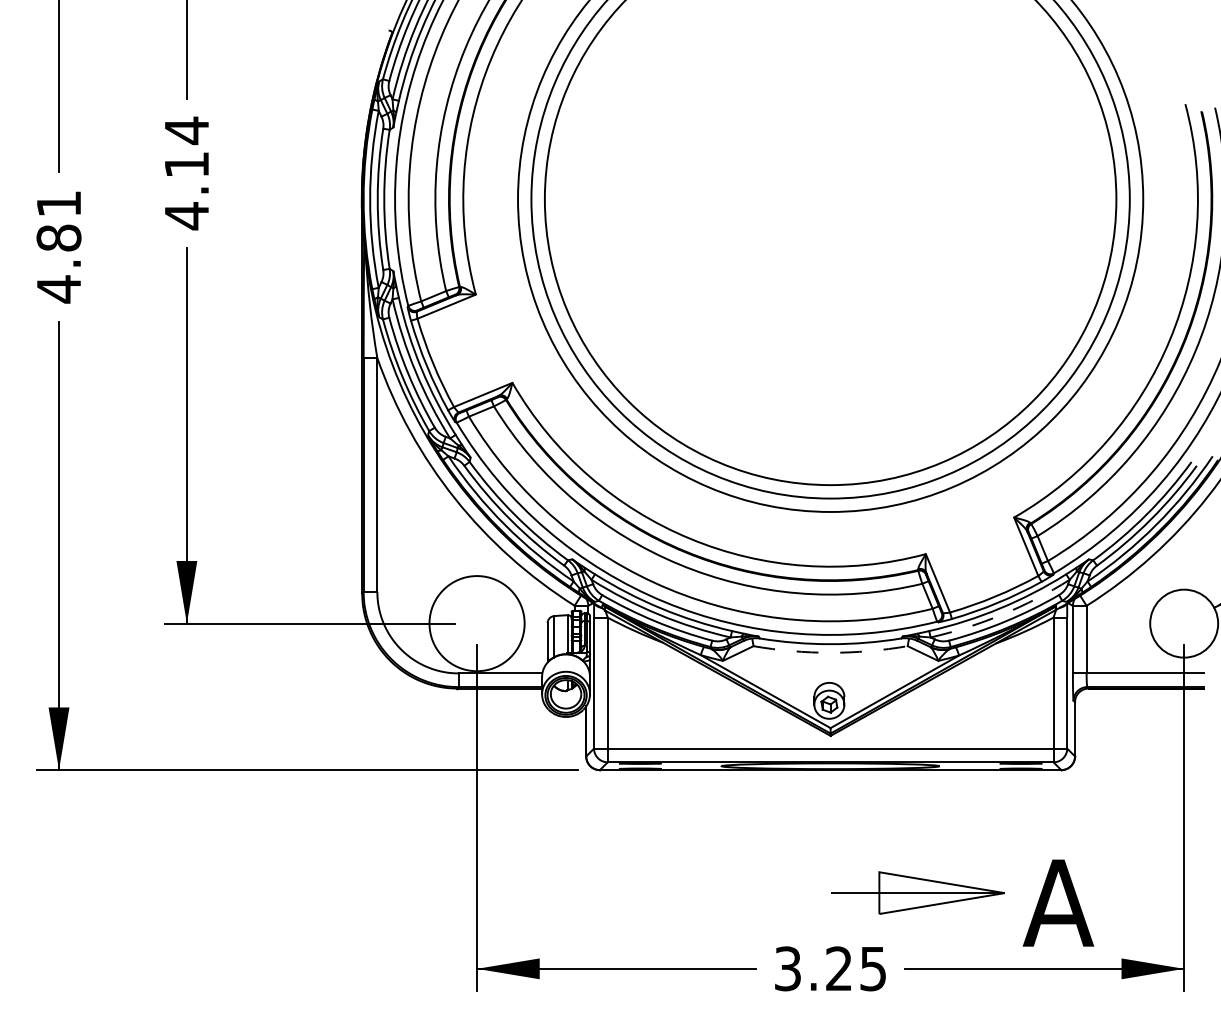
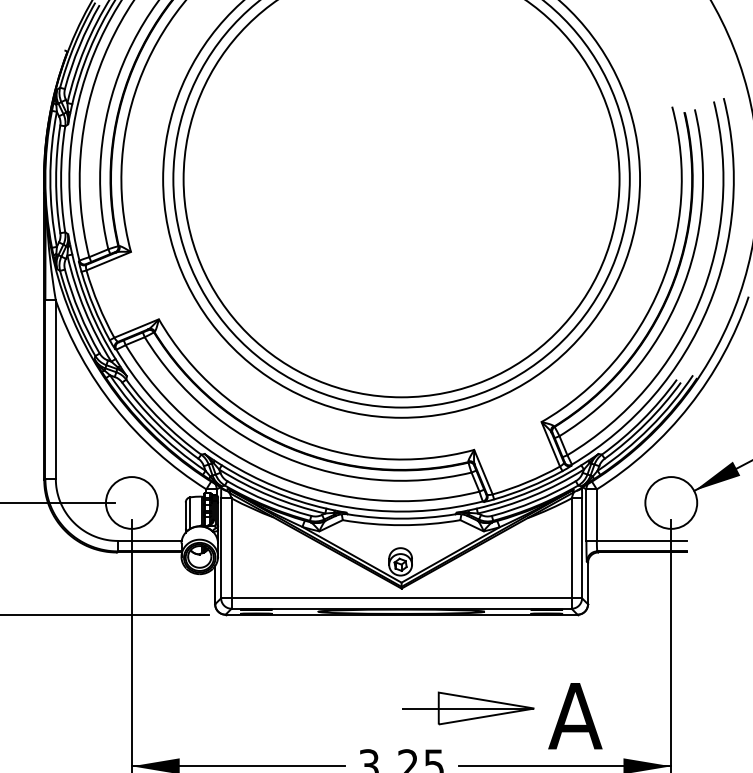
arc: (1002, 614) -> (532, 495), dashed -> solid
circle: (477, 623) -> (132, 502), size x0.71
arc: (830, 652) -> (401, 524), dashed -> solid

